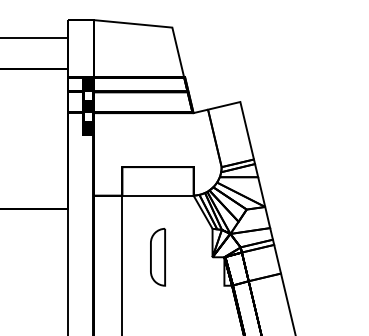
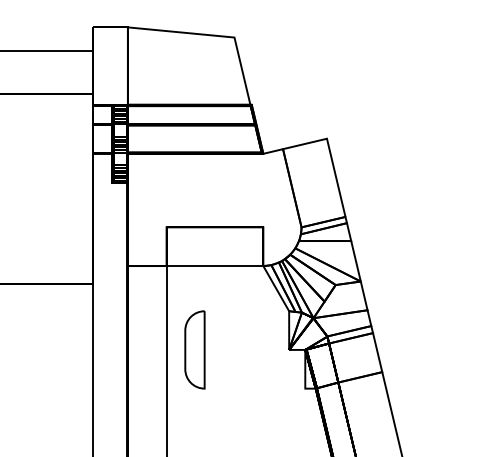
part: (157, 256) -> (194, 349), moved

